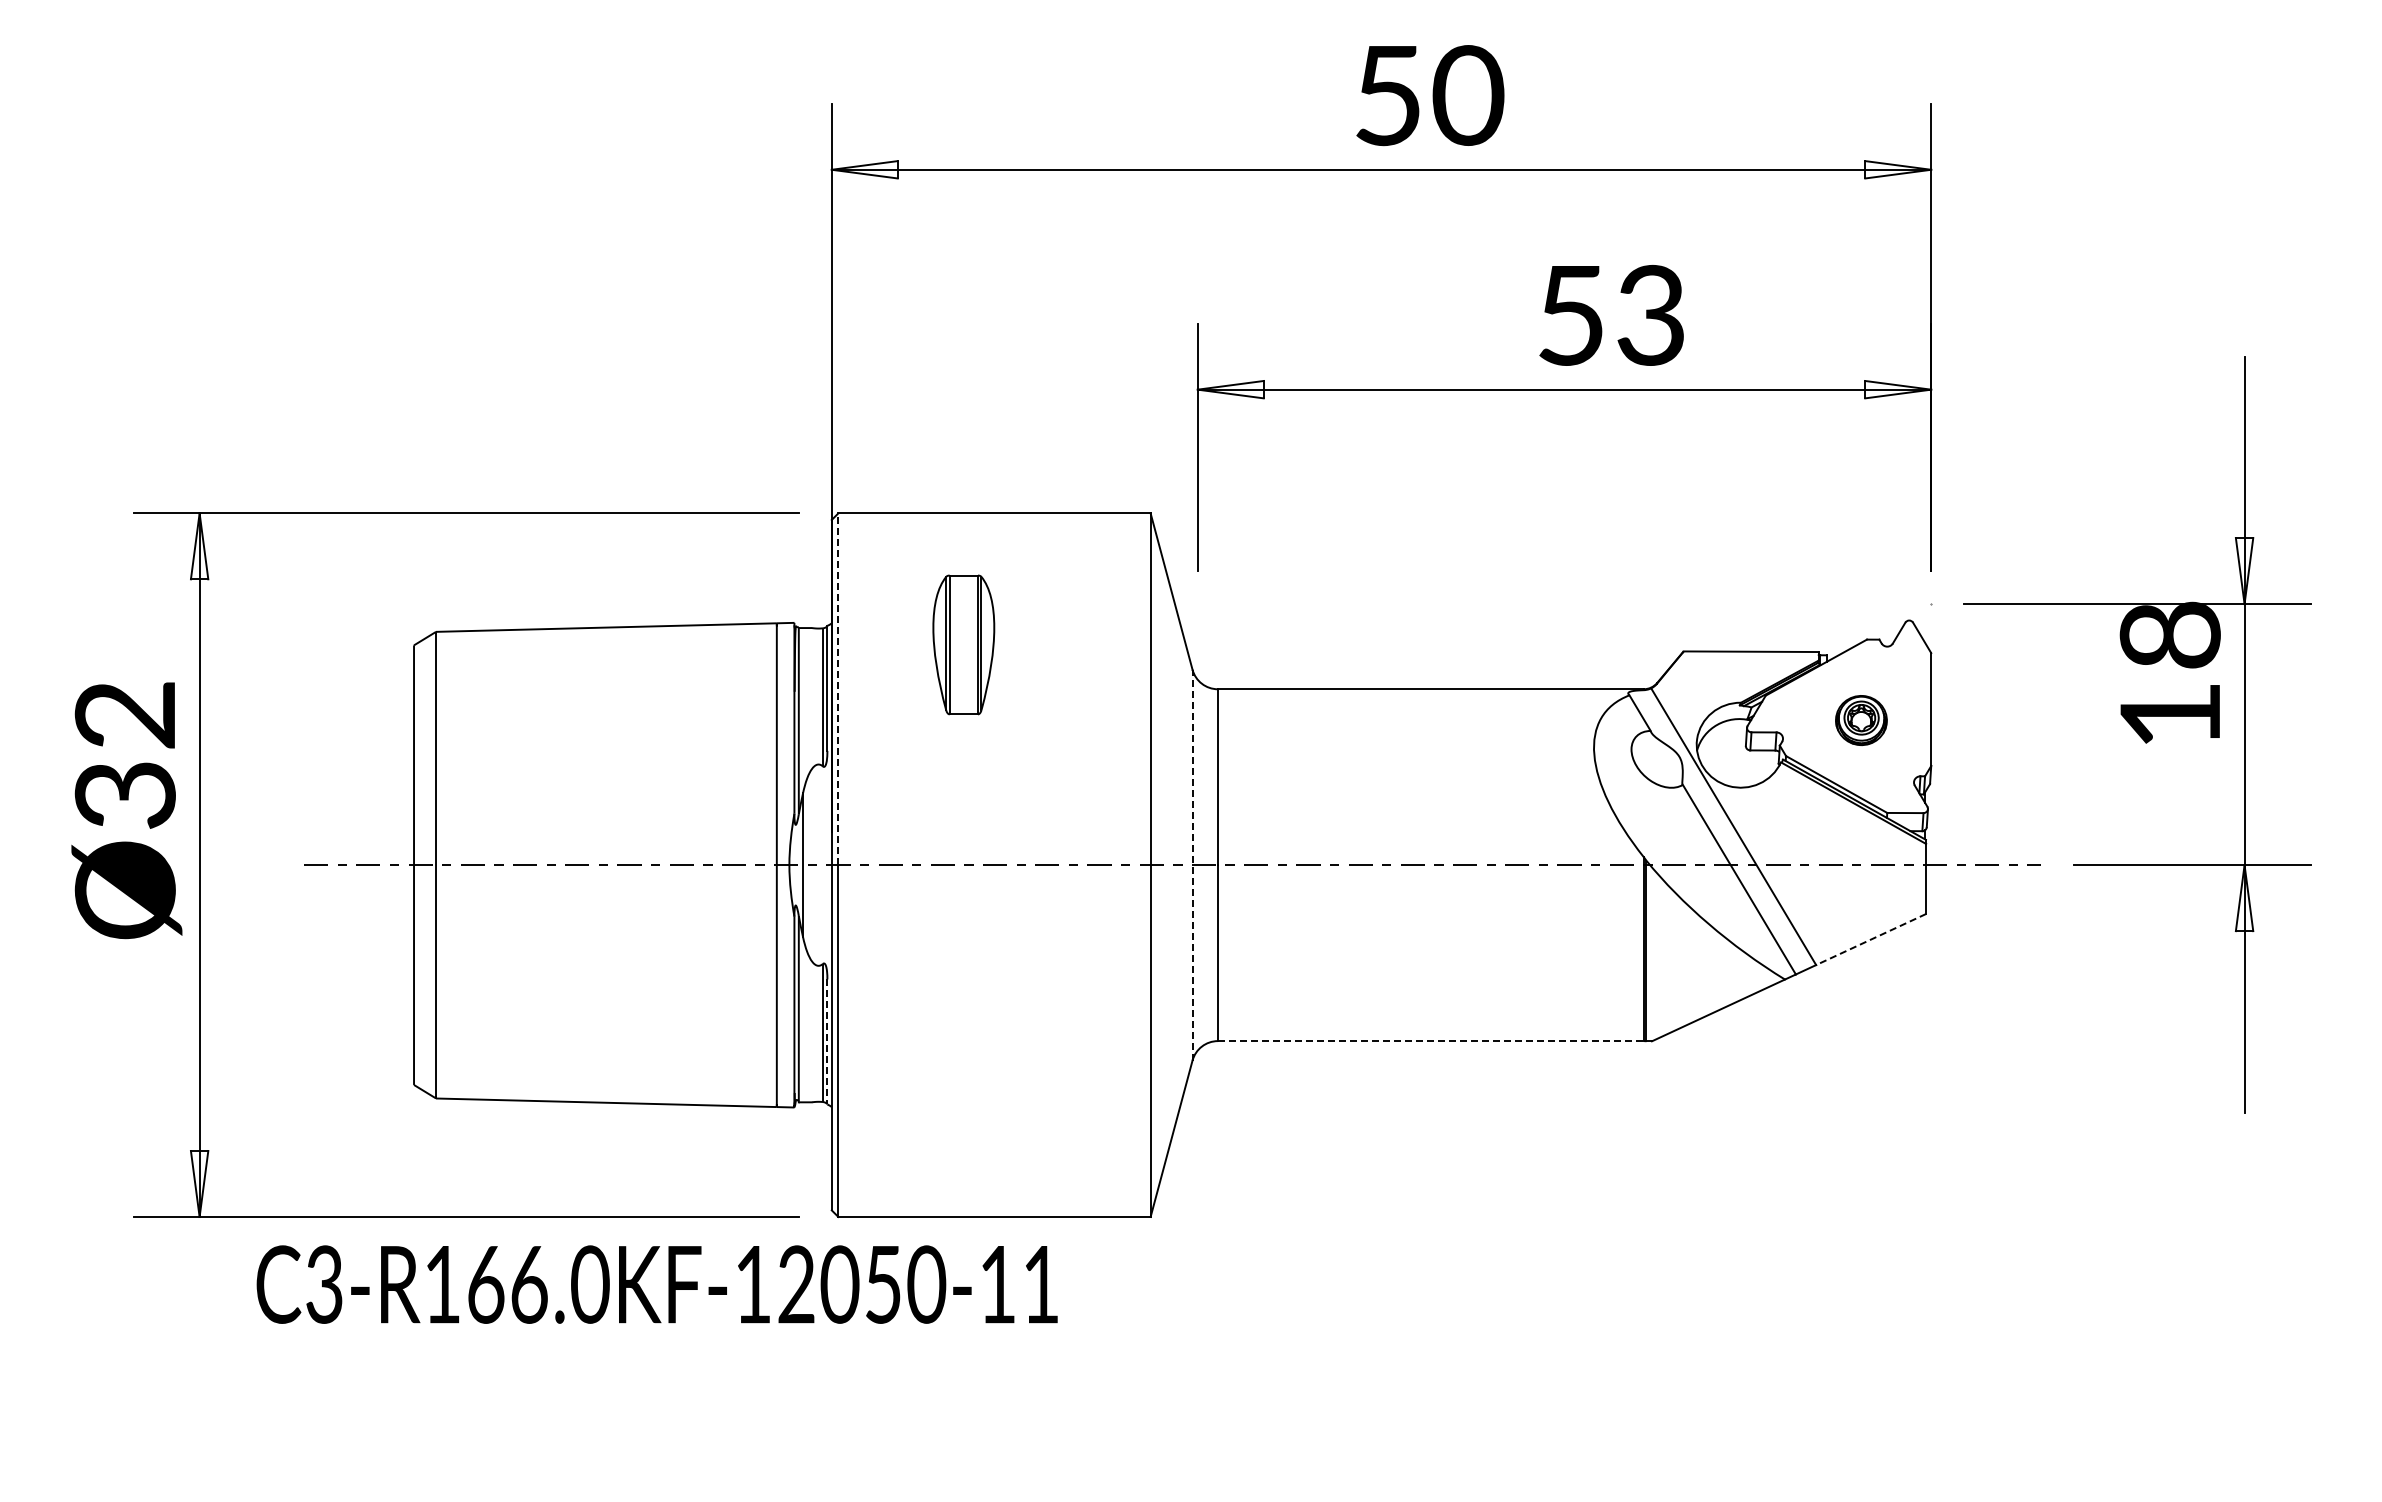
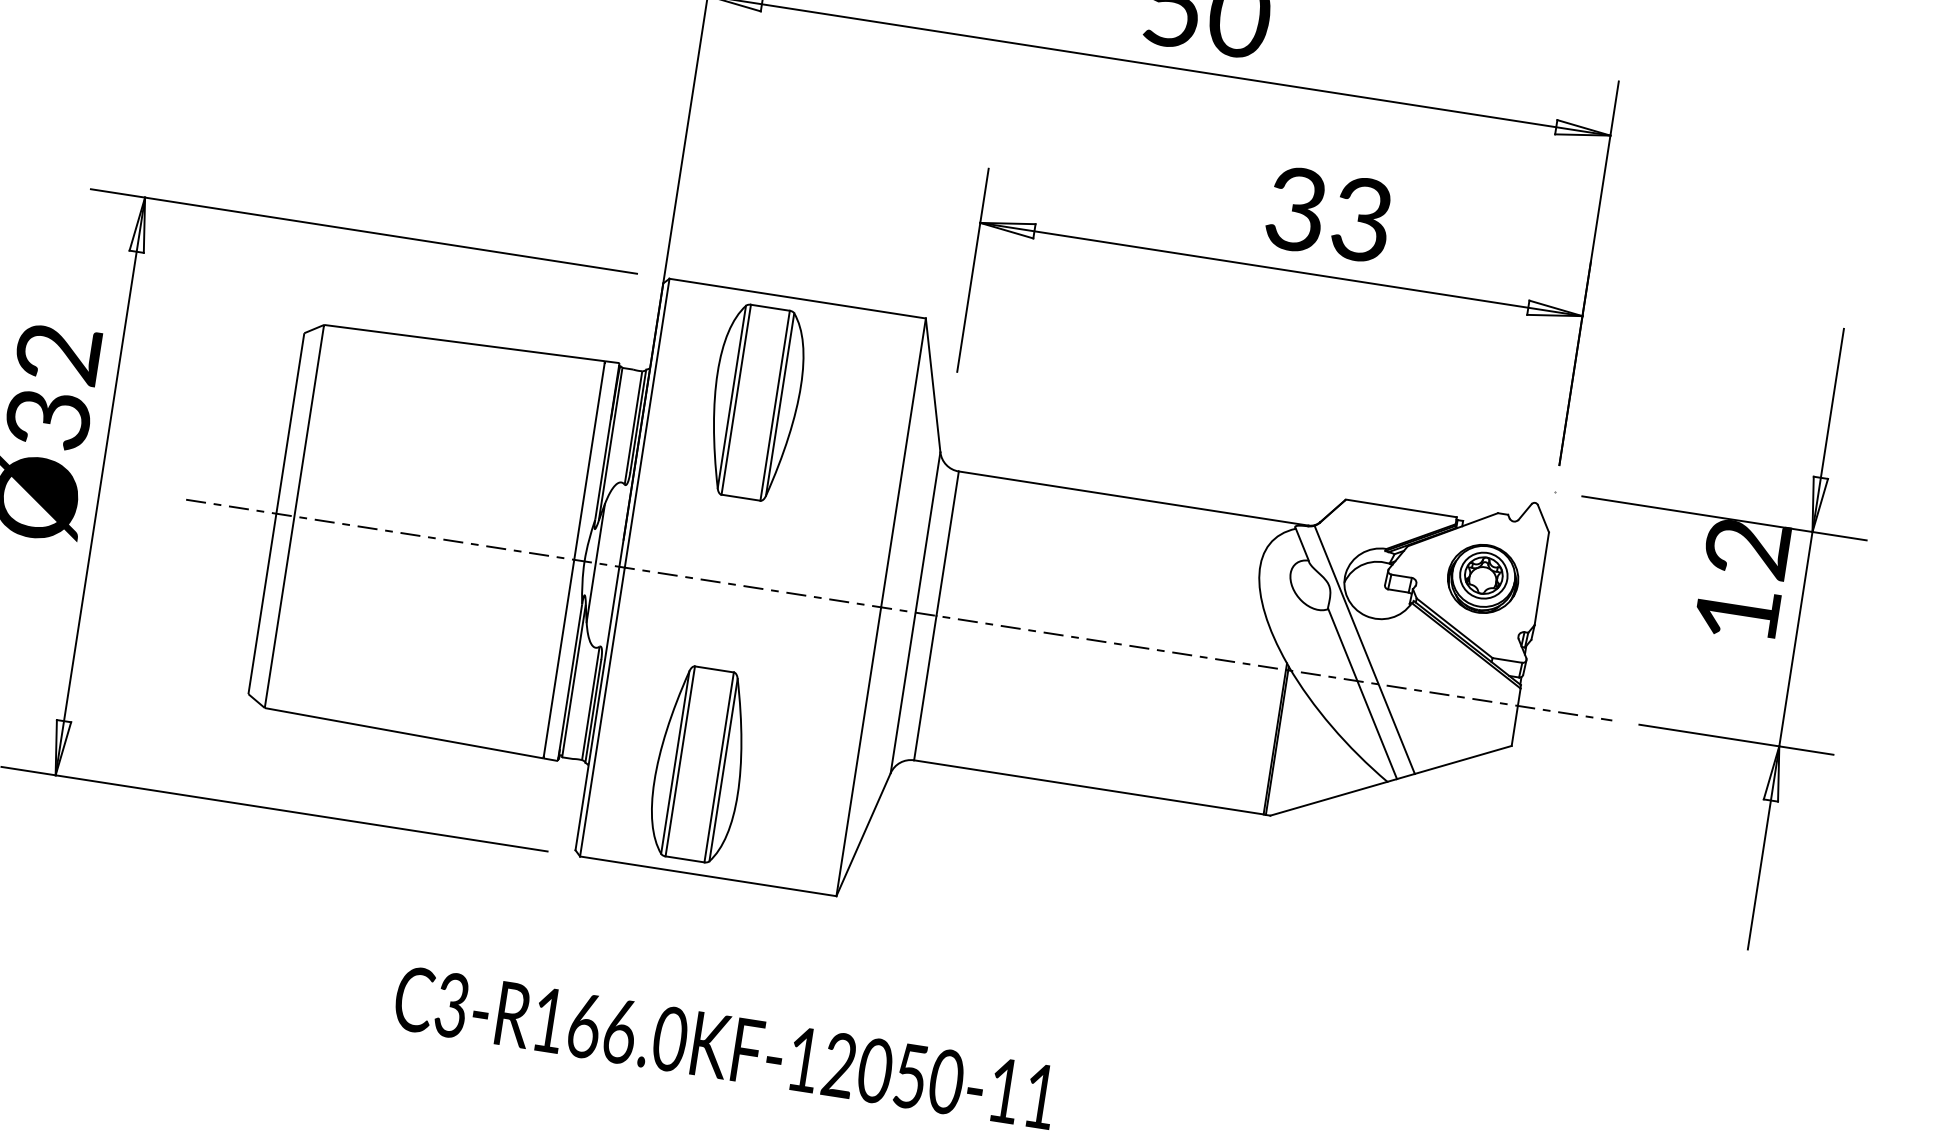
text: (1570, 314) -> (1295, 208), 53 -> 33
text: (2170, 634) -> (1747, 547), 18 -> 12
part: (963, 644) -> (755, 402), size x1.67
line: (838, 689) -> (647, 423), dashed -> solid
part: (1861, 720) -> (1483, 578), size x1.67
line: (1192, 864) -> (915, 612), dashed -> solid
line: (1871, 939) -> (1463, 759), dashed -> solid
line: (827, 1041) -> (593, 711), dashed -> solid
line: (1430, 1041) -> (1088, 787), dashed -> solid
part: (963, 1084) -> (699, 763), added
text: (656, 1284) -> (724, 1047), moved

